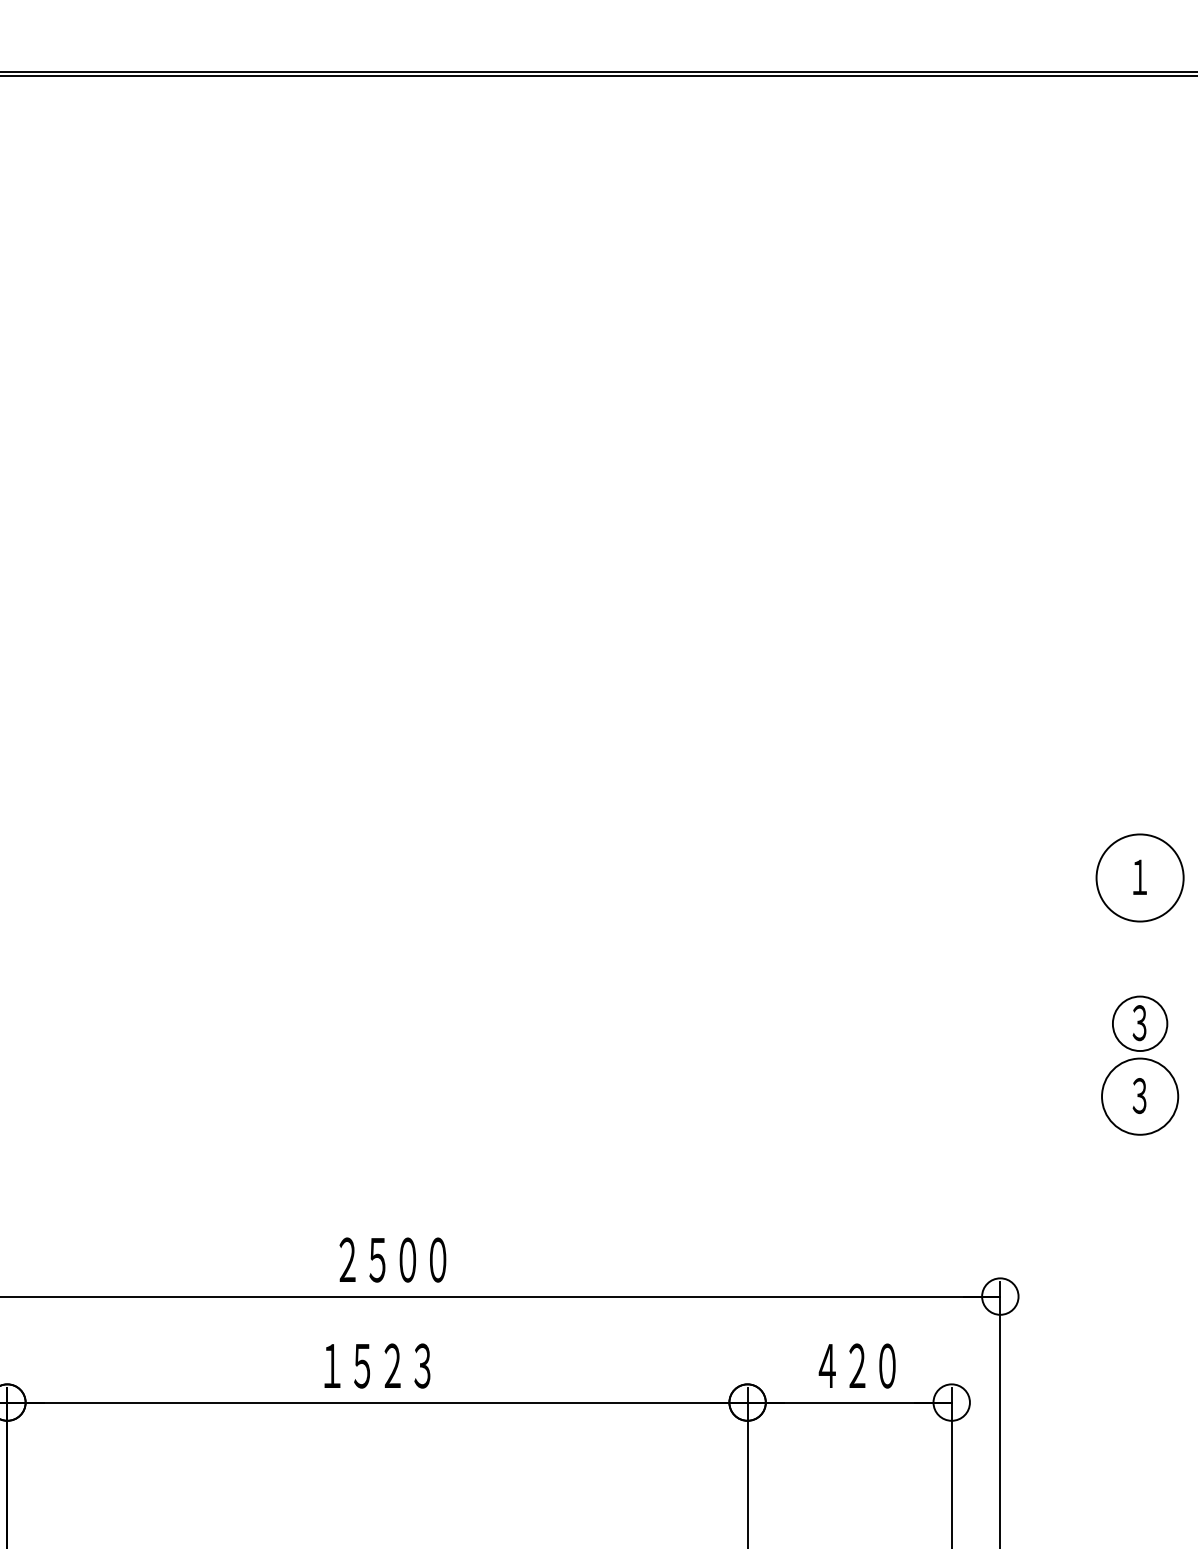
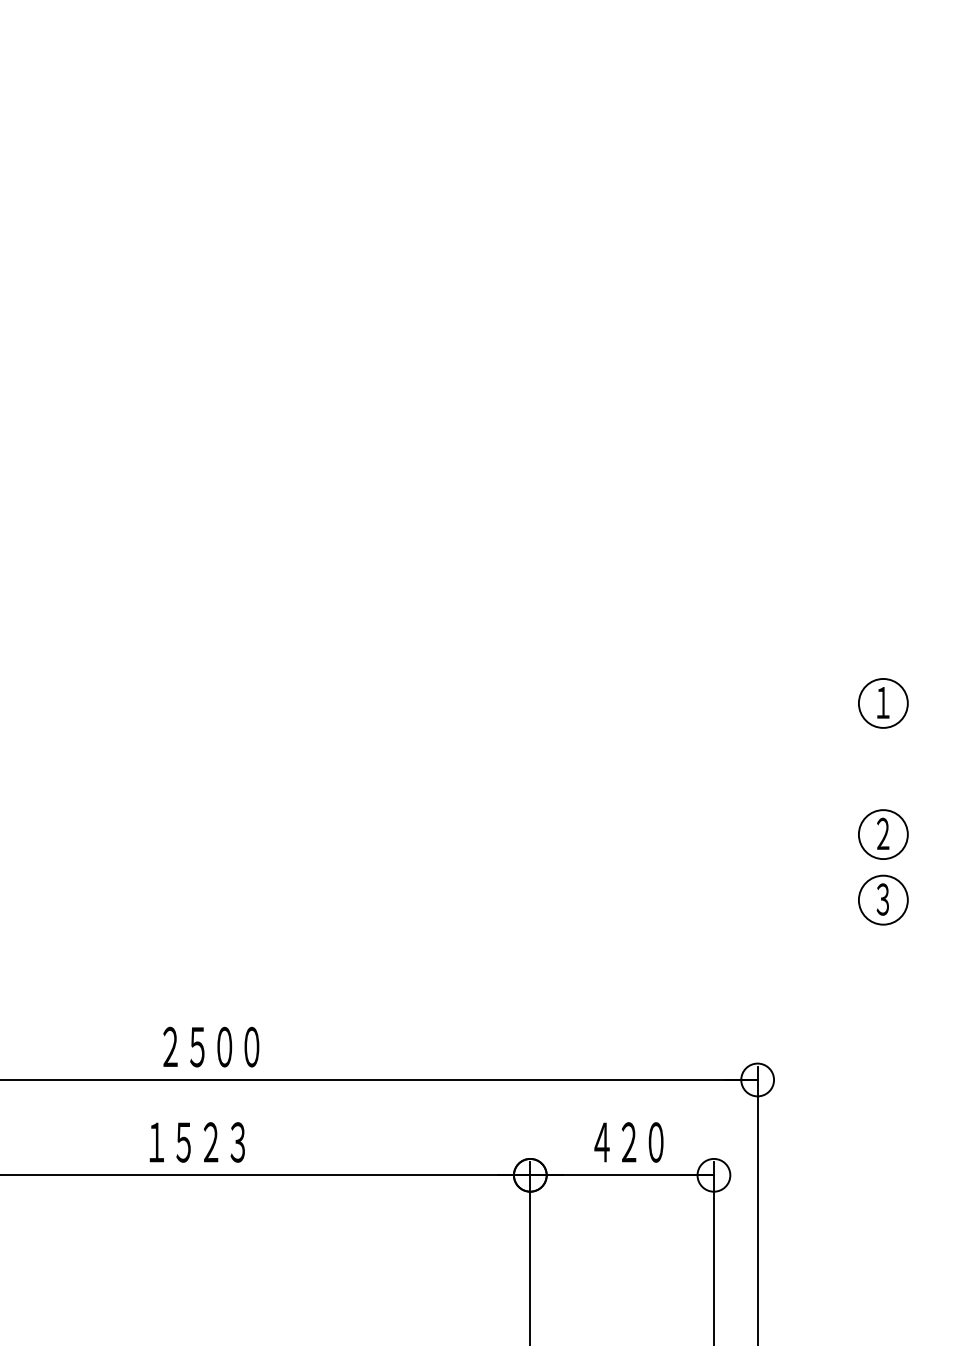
circle: (1139, 877) -> (882, 703), size x0.62
text: (1139, 1023) -> (882, 834), ３ -> ２
circle: (1139, 1096) -> (882, 899), size x0.71

